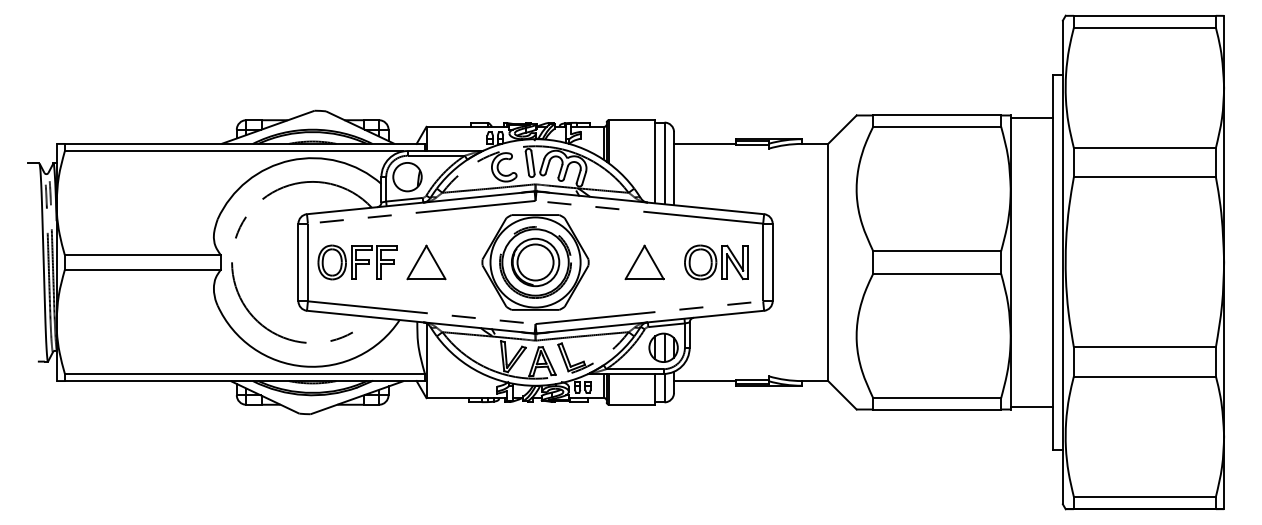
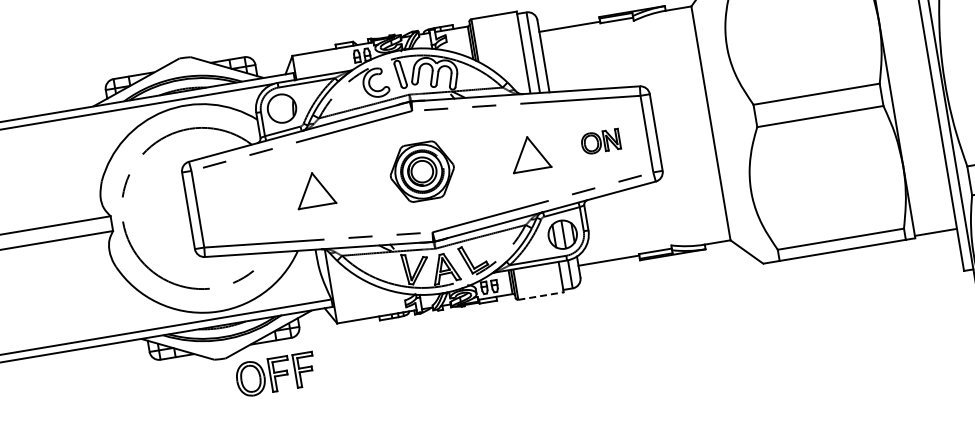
part: (357, 262) -> (275, 374), moved
part: (535, 262) -> (422, 171), size x0.6
part: (716, 262) -> (600, 141), size x0.6
line: (632, 404) -> (541, 295), solid -> dashed

